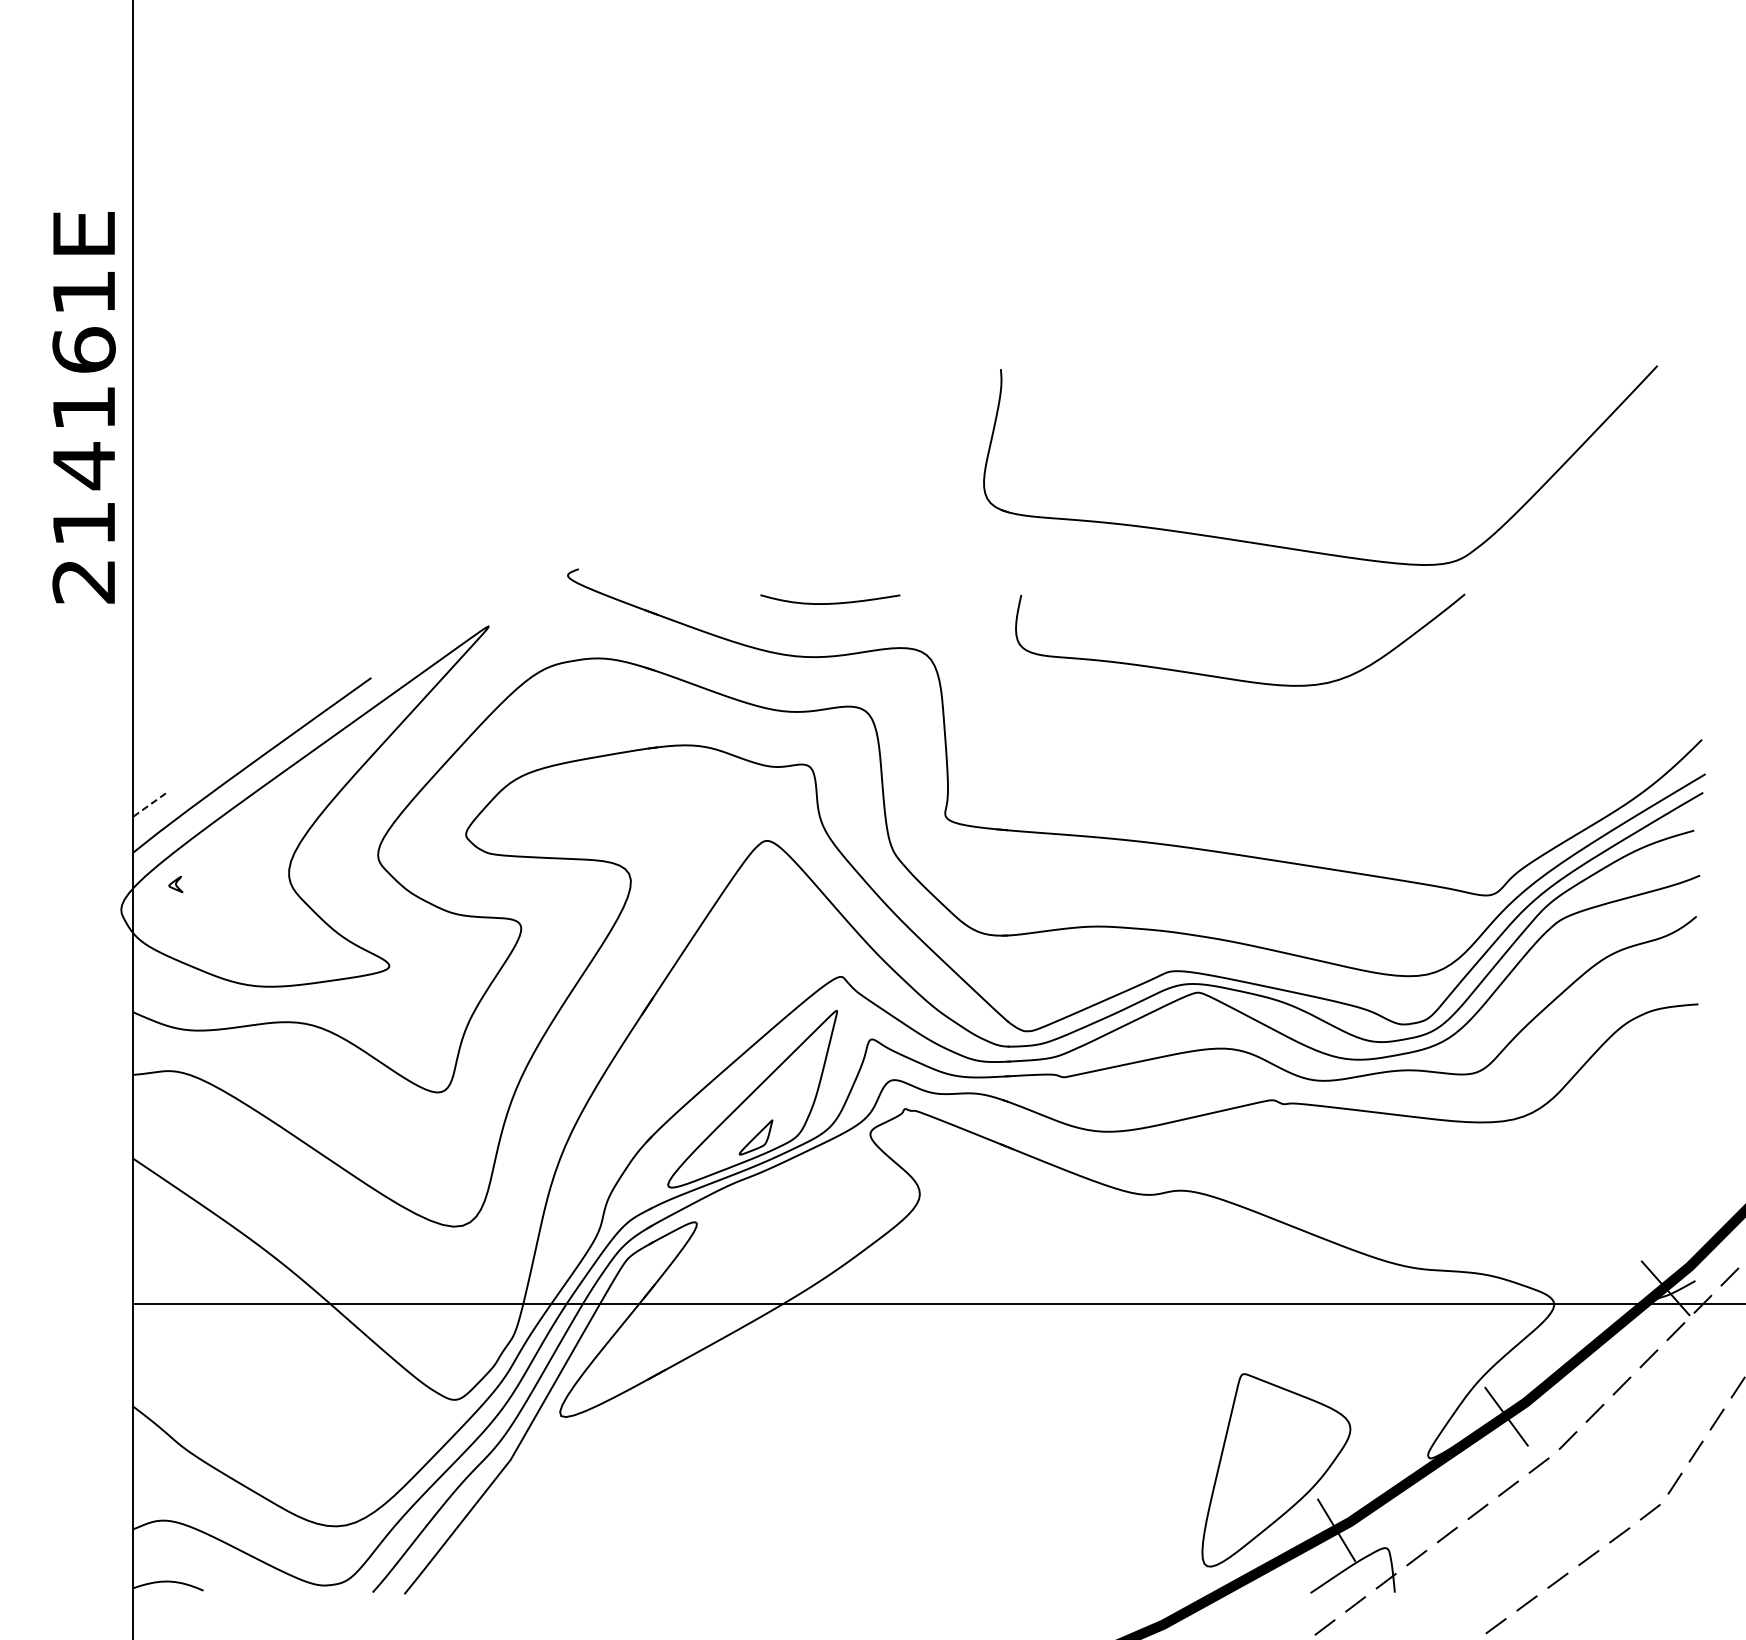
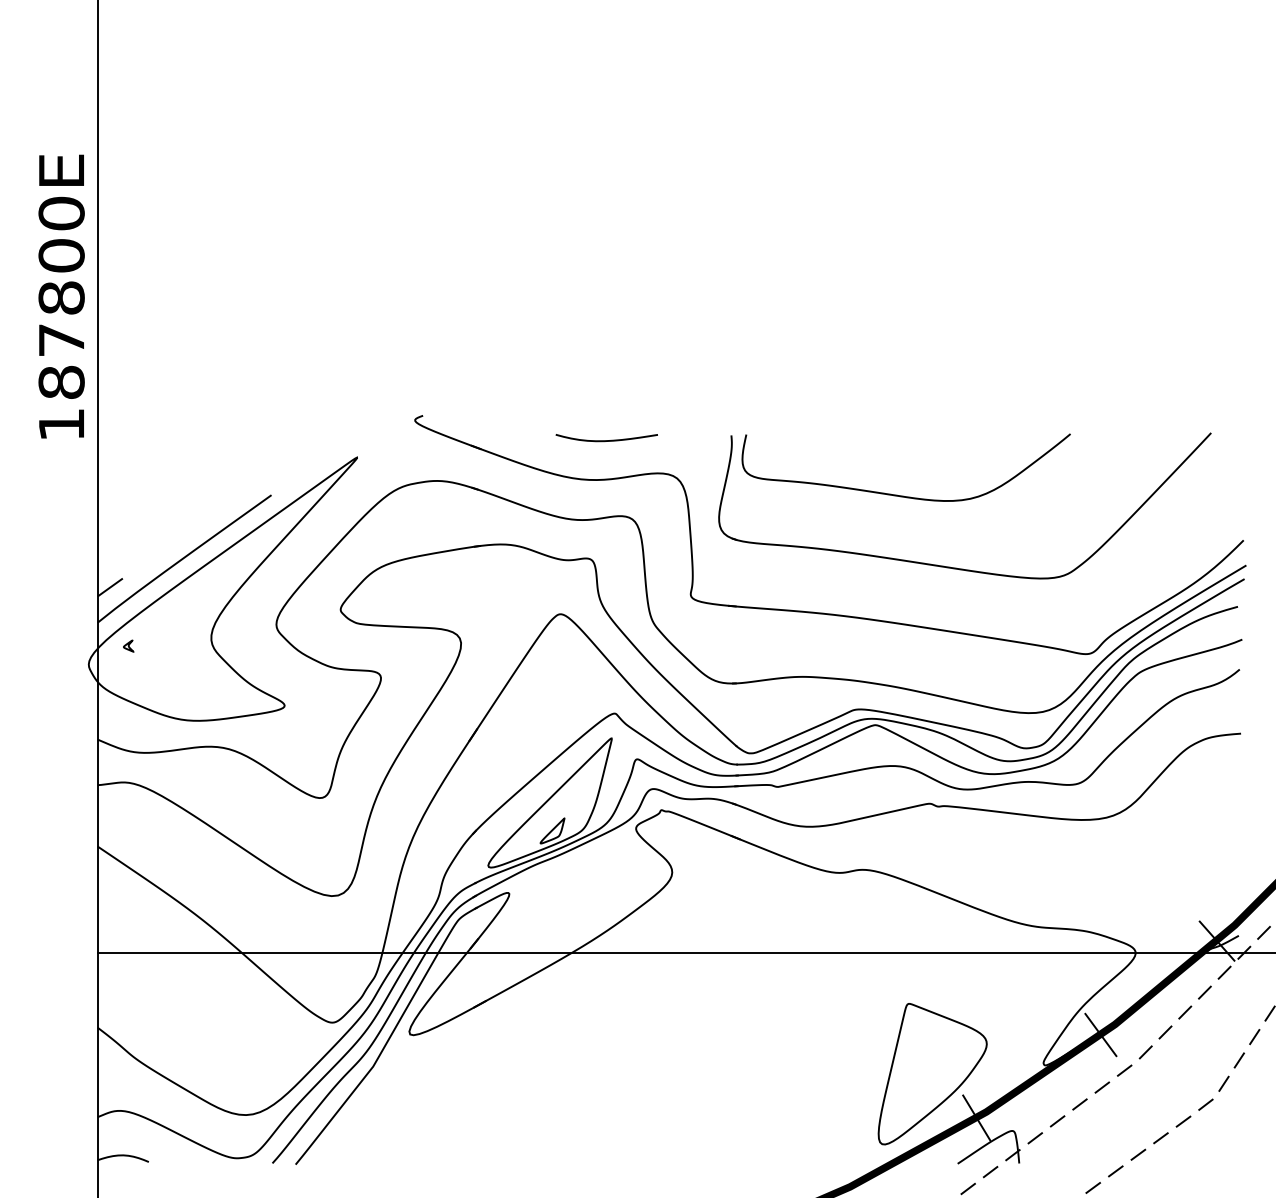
text: (83, 436) -> (61, 318), 214161E -> 187800E
part: (1310, 550) -> (957, 567), moved
line: (150, 804) -> (110, 587), dashed -> solid

